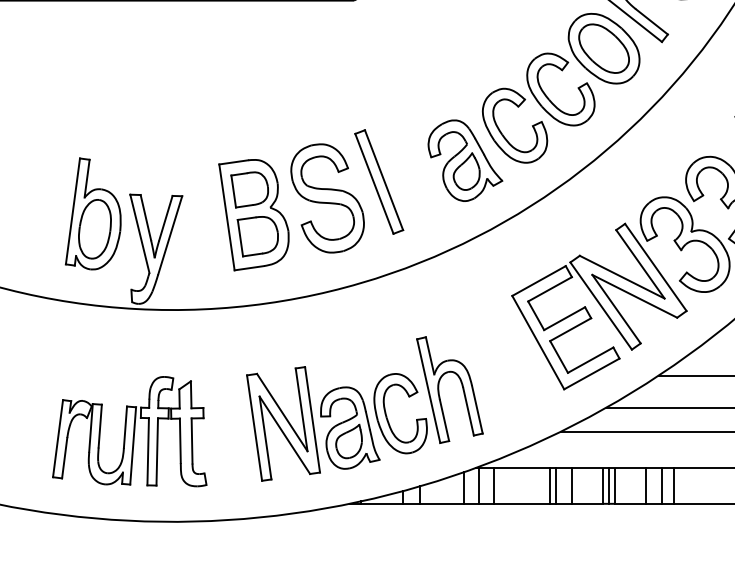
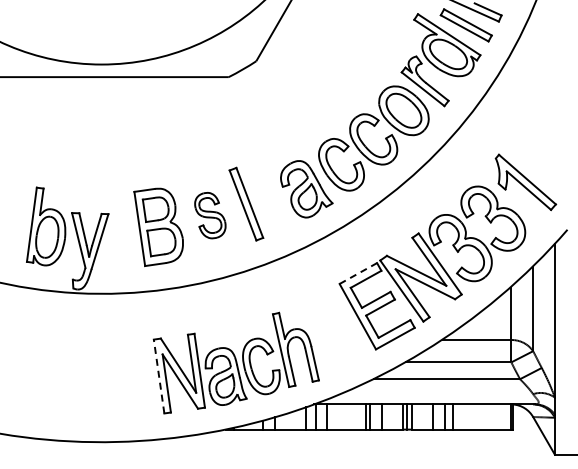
part: (327, 198) -> (210, 215), size x0.6
line: (539, 280) -> (358, 273), solid -> dashed
line: (255, 428) -> (159, 376), solid -> dashed
part: (129, 430) -> (71, 378), removed

